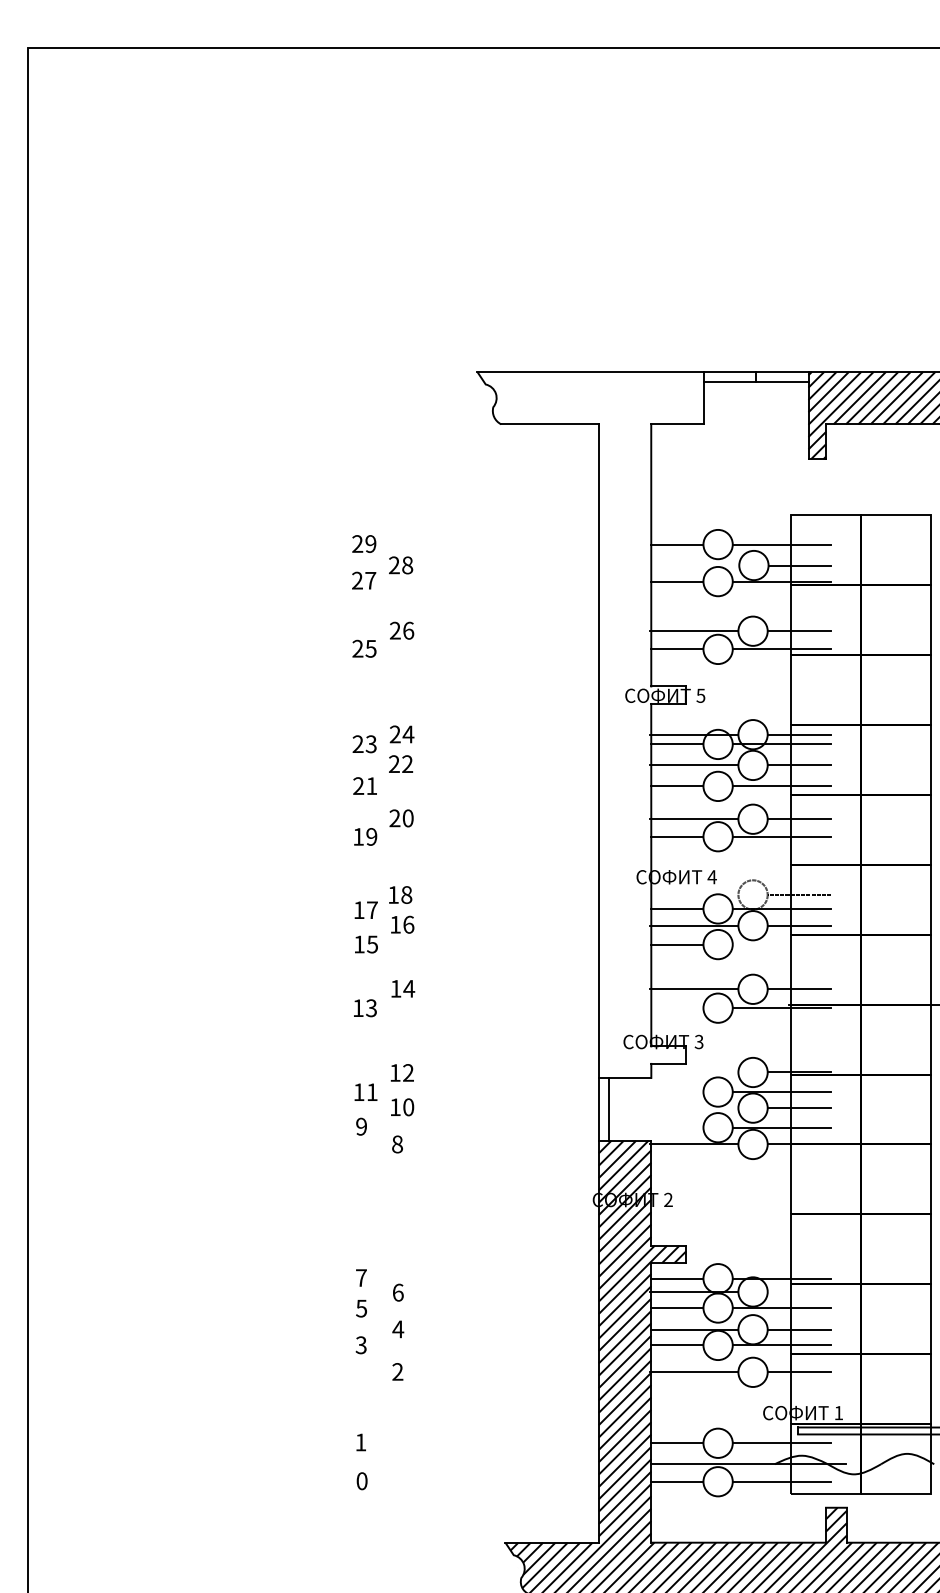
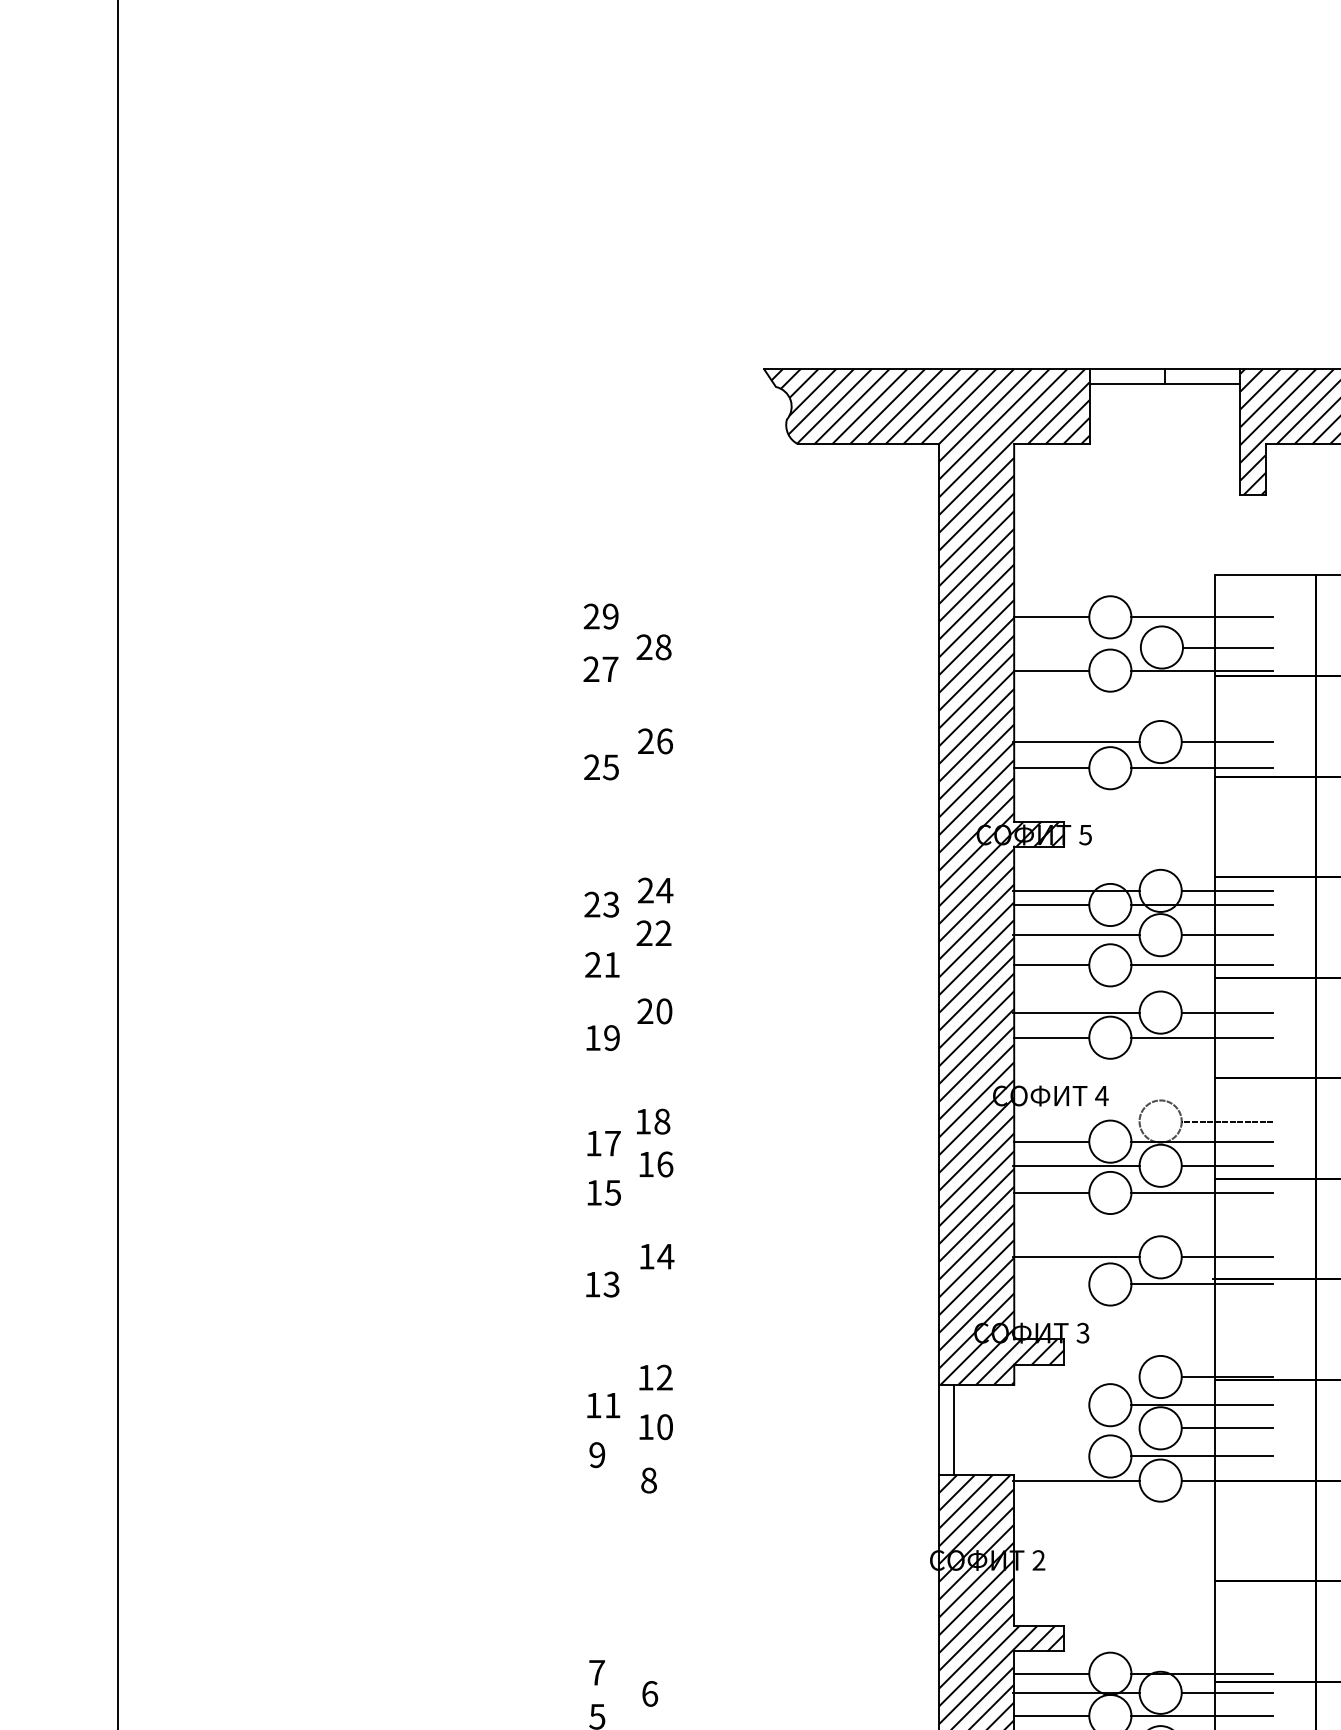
hatch: (590, 724) -> (926, 876), added
line: (781, 944) -> (1201, 1192), added
line: (799, 1291) -> (1227, 1692), added

